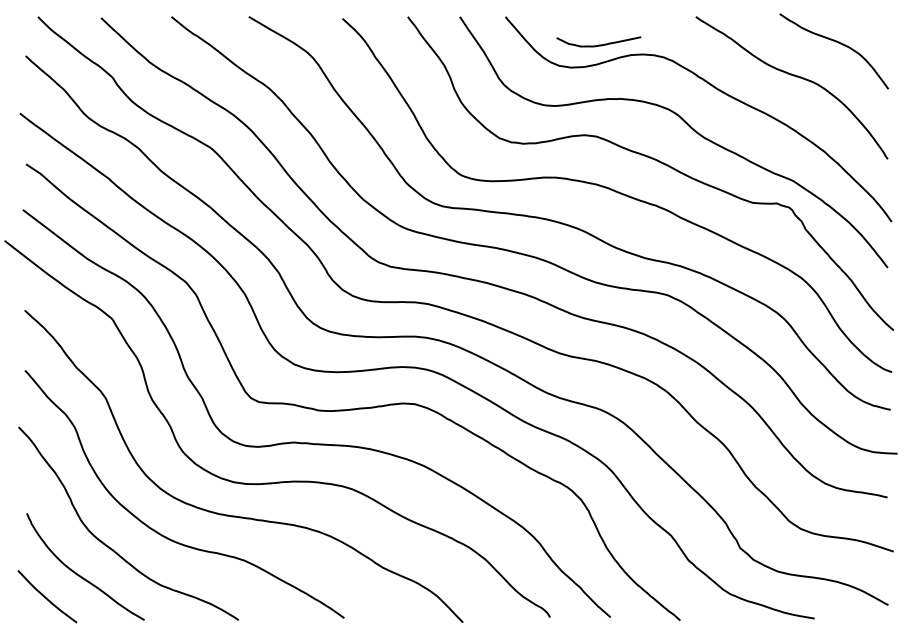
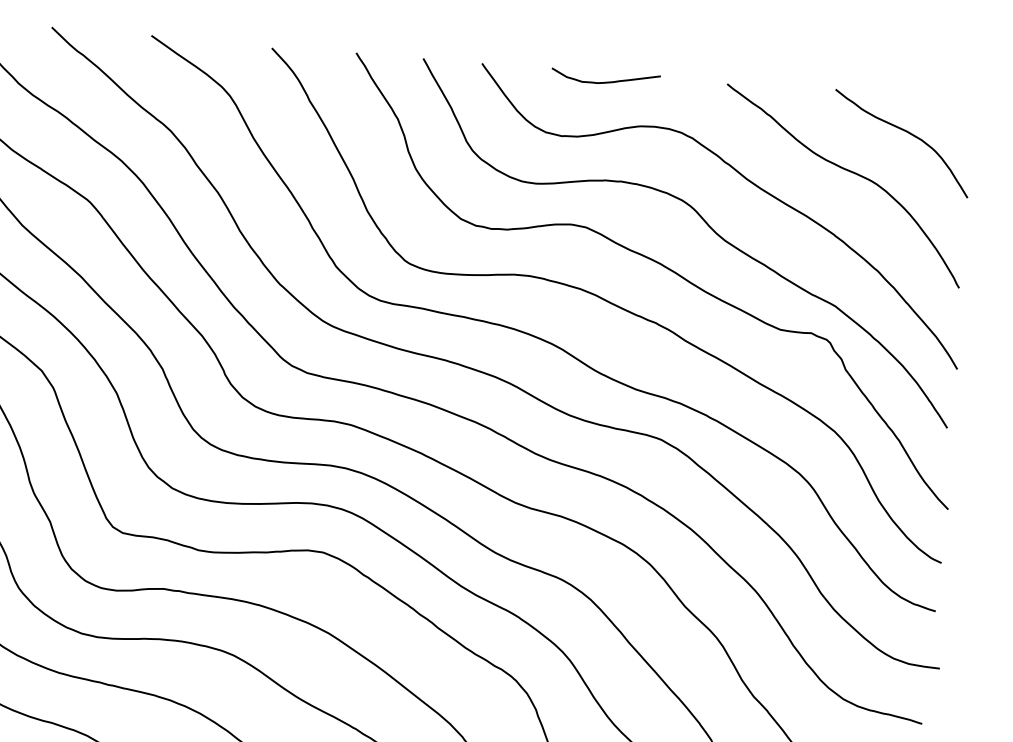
curve: (598, 44) -> (605, 81), moved

